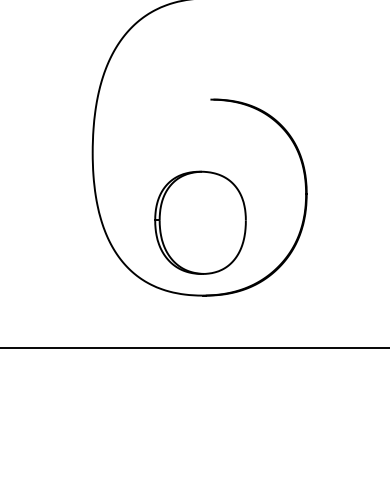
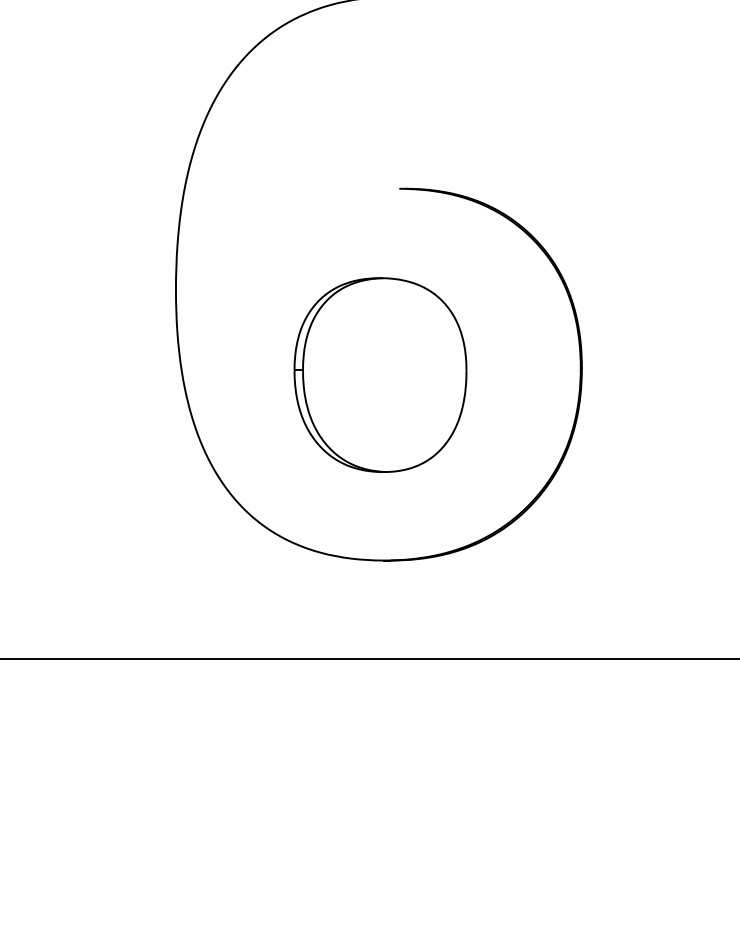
part: (200, 222) -> (380, 374), moved

